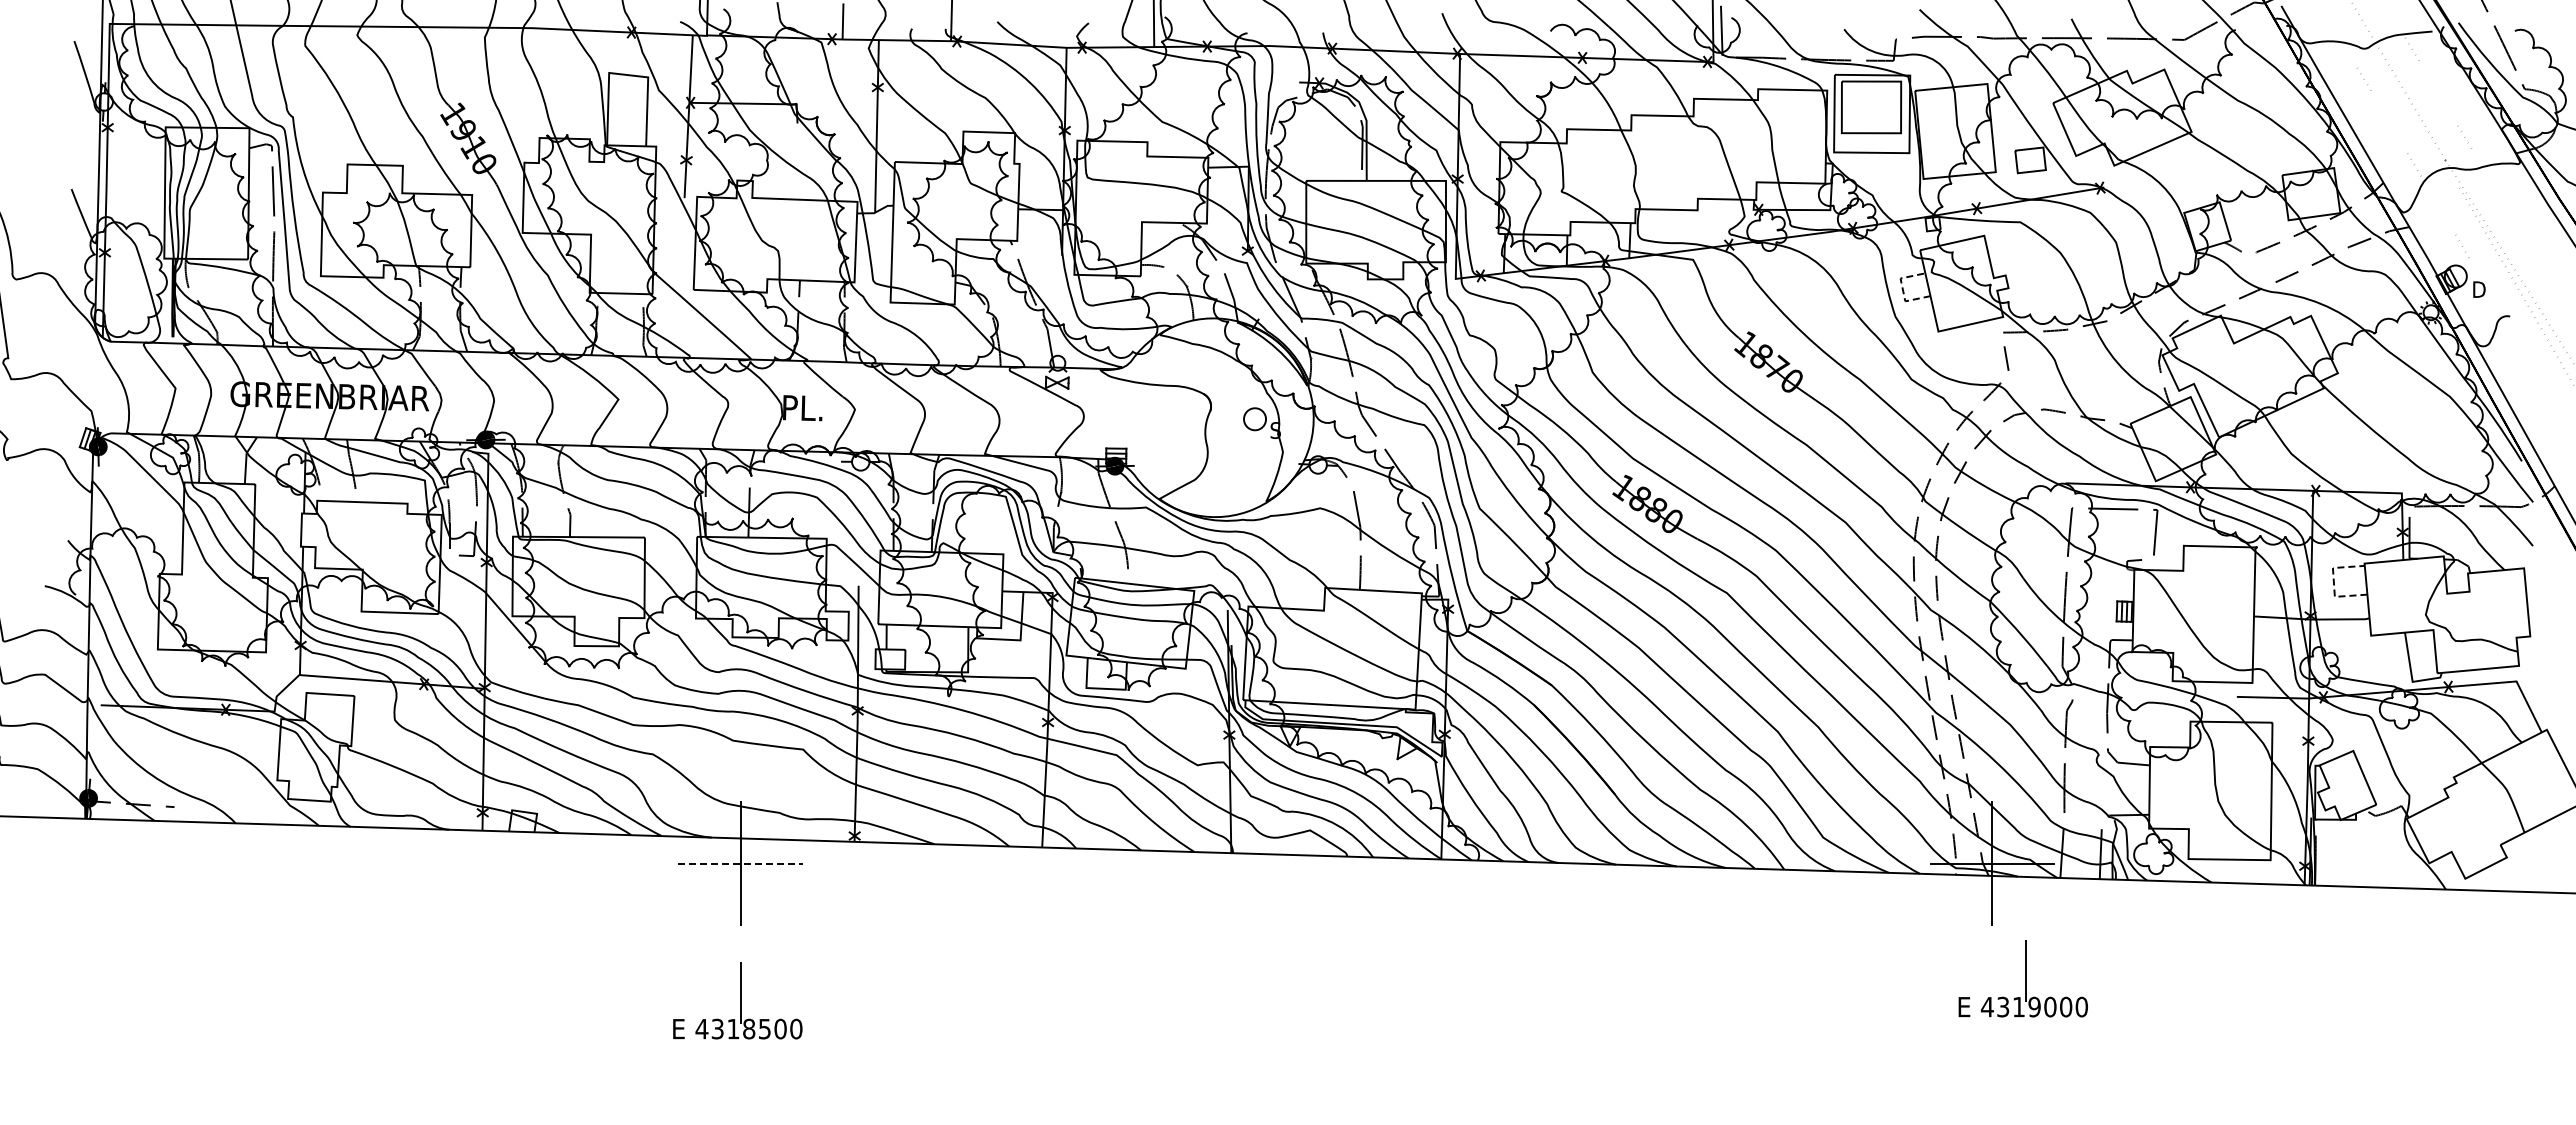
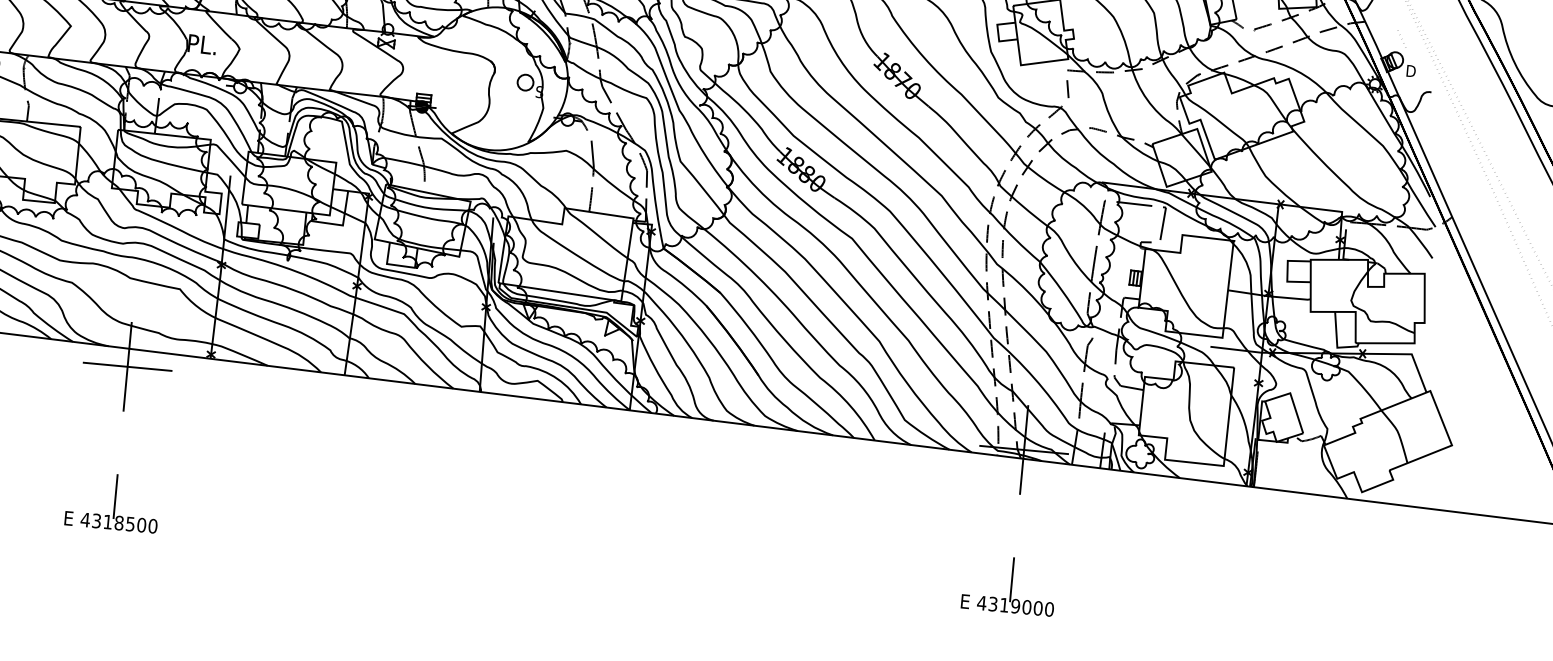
line: (1902, 289) -> (997, 32), dashed -> solid
line: (2333, 582) -> (1287, 271), dashed -> solid
line: (740, 863) -> (127, 366), dashed -> solid
part: (2022, 978) -> (1008, 585), moved
part: (737, 1000) -> (112, 501), moved

